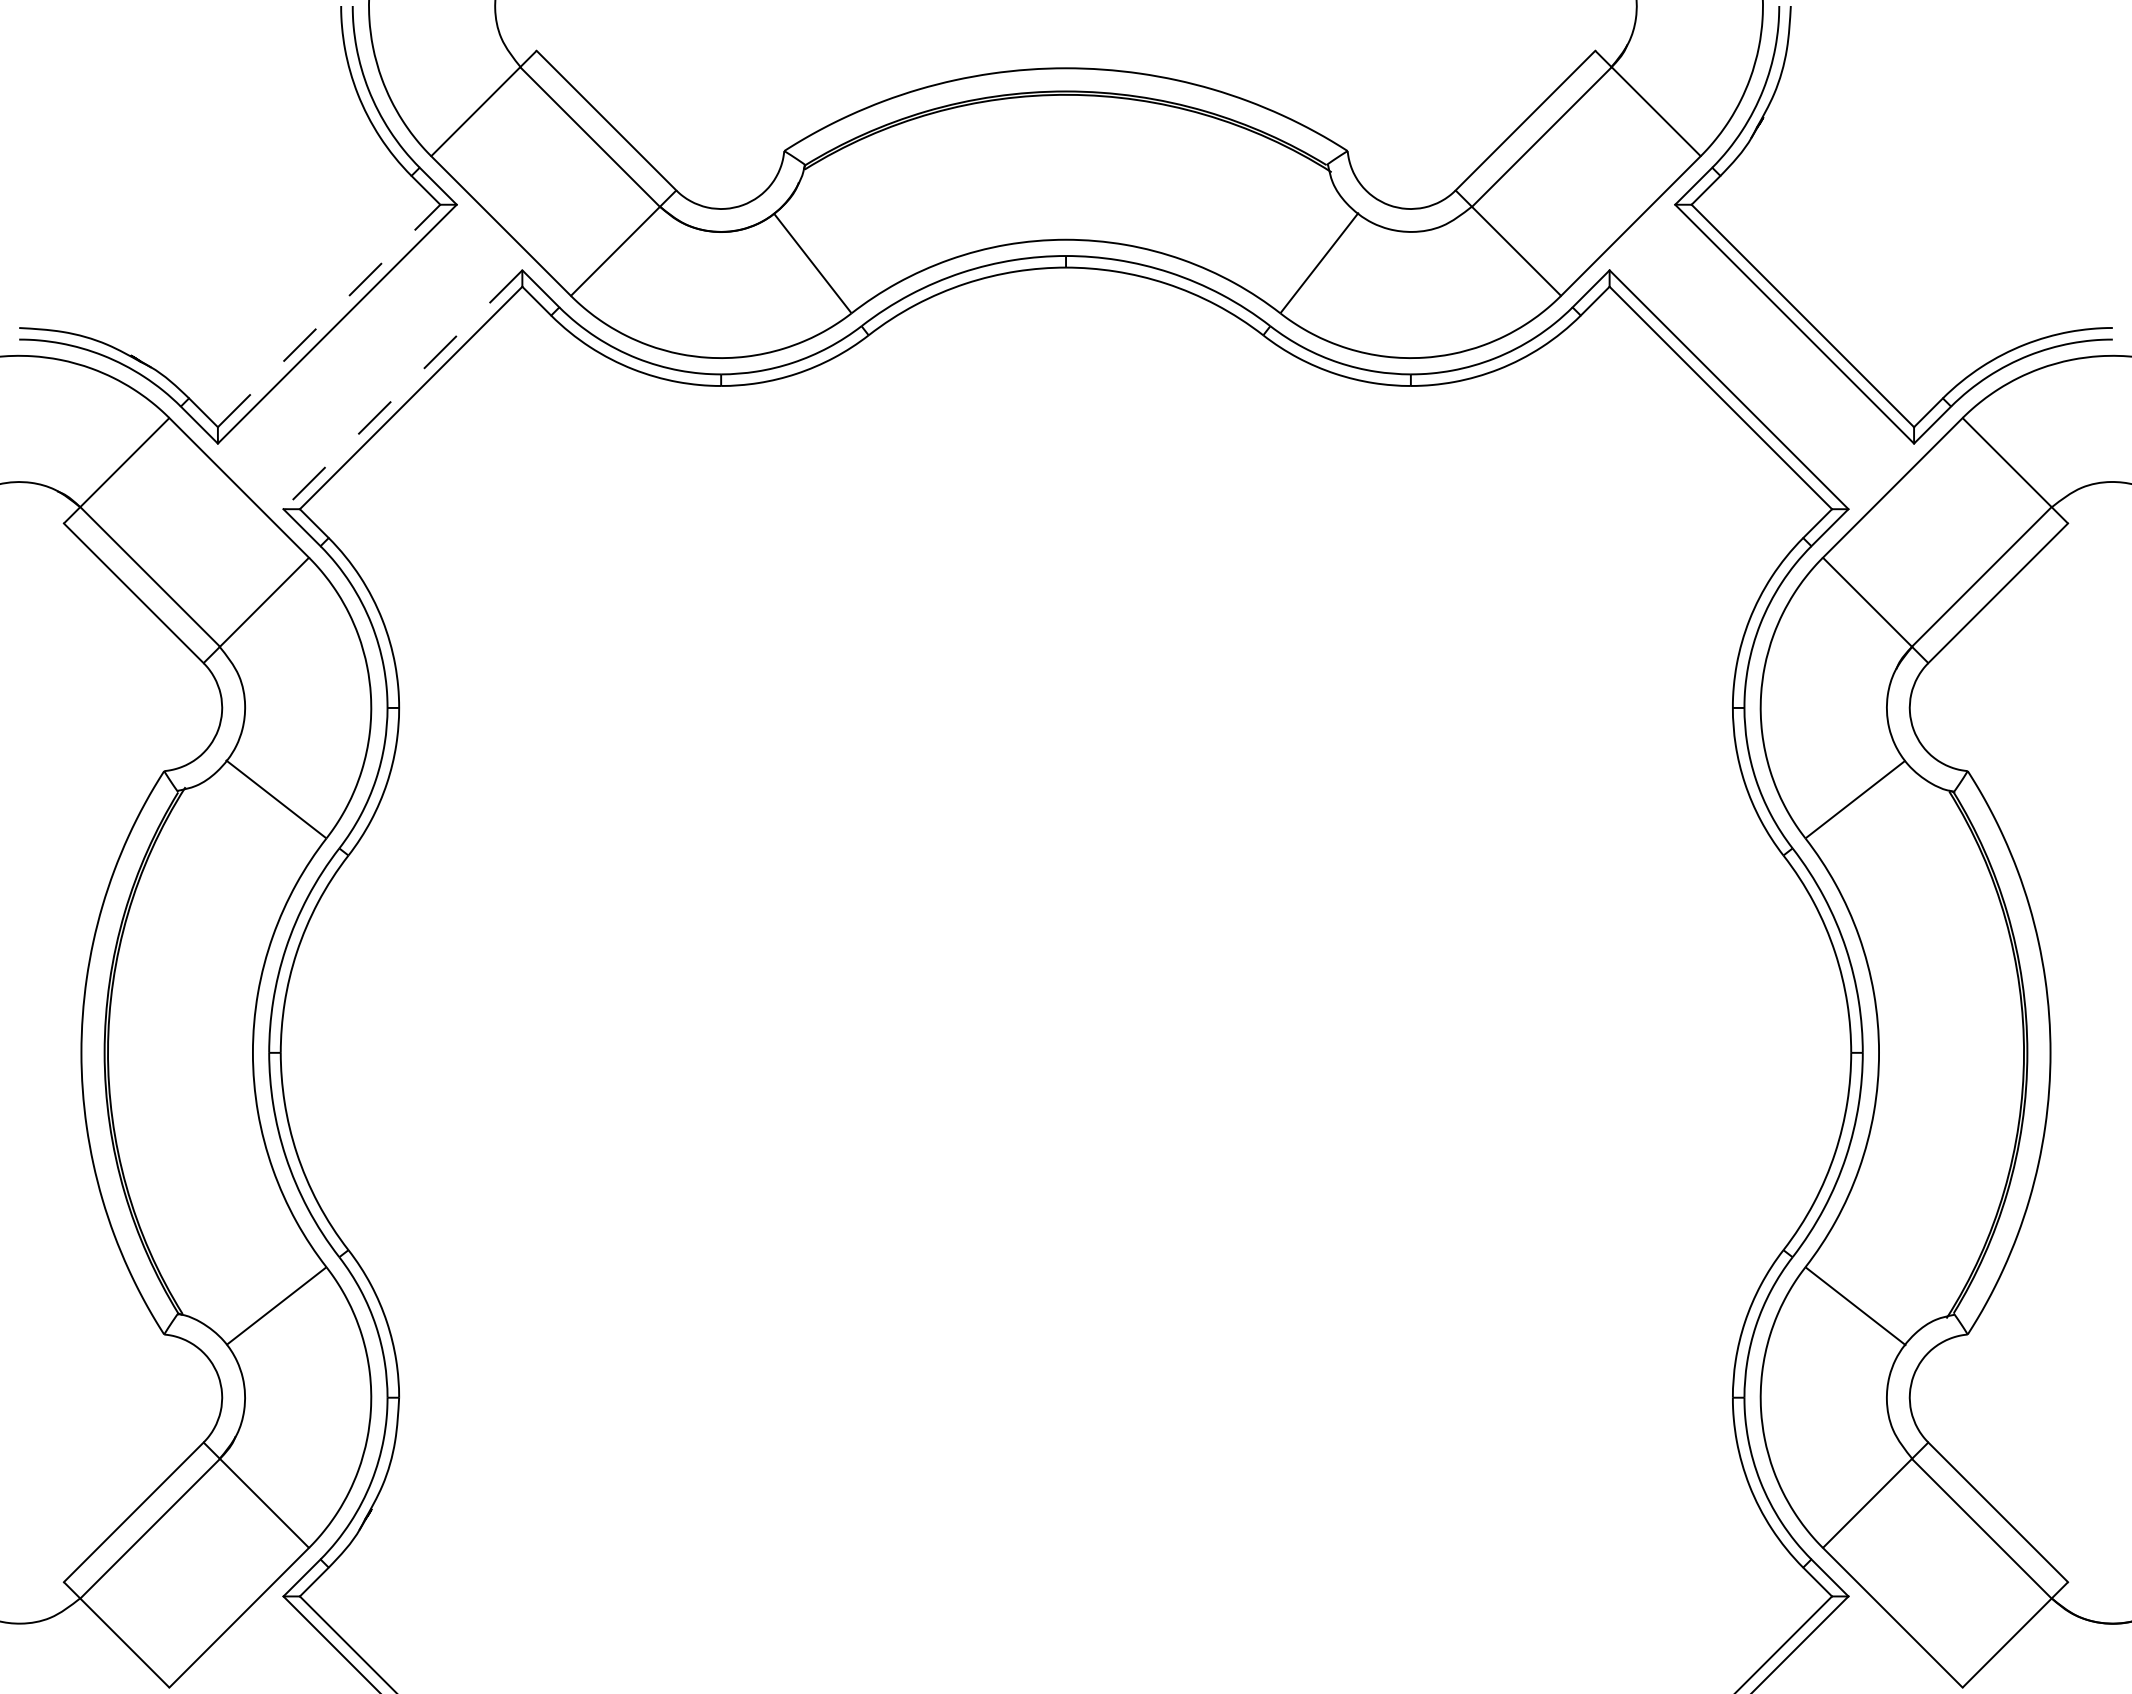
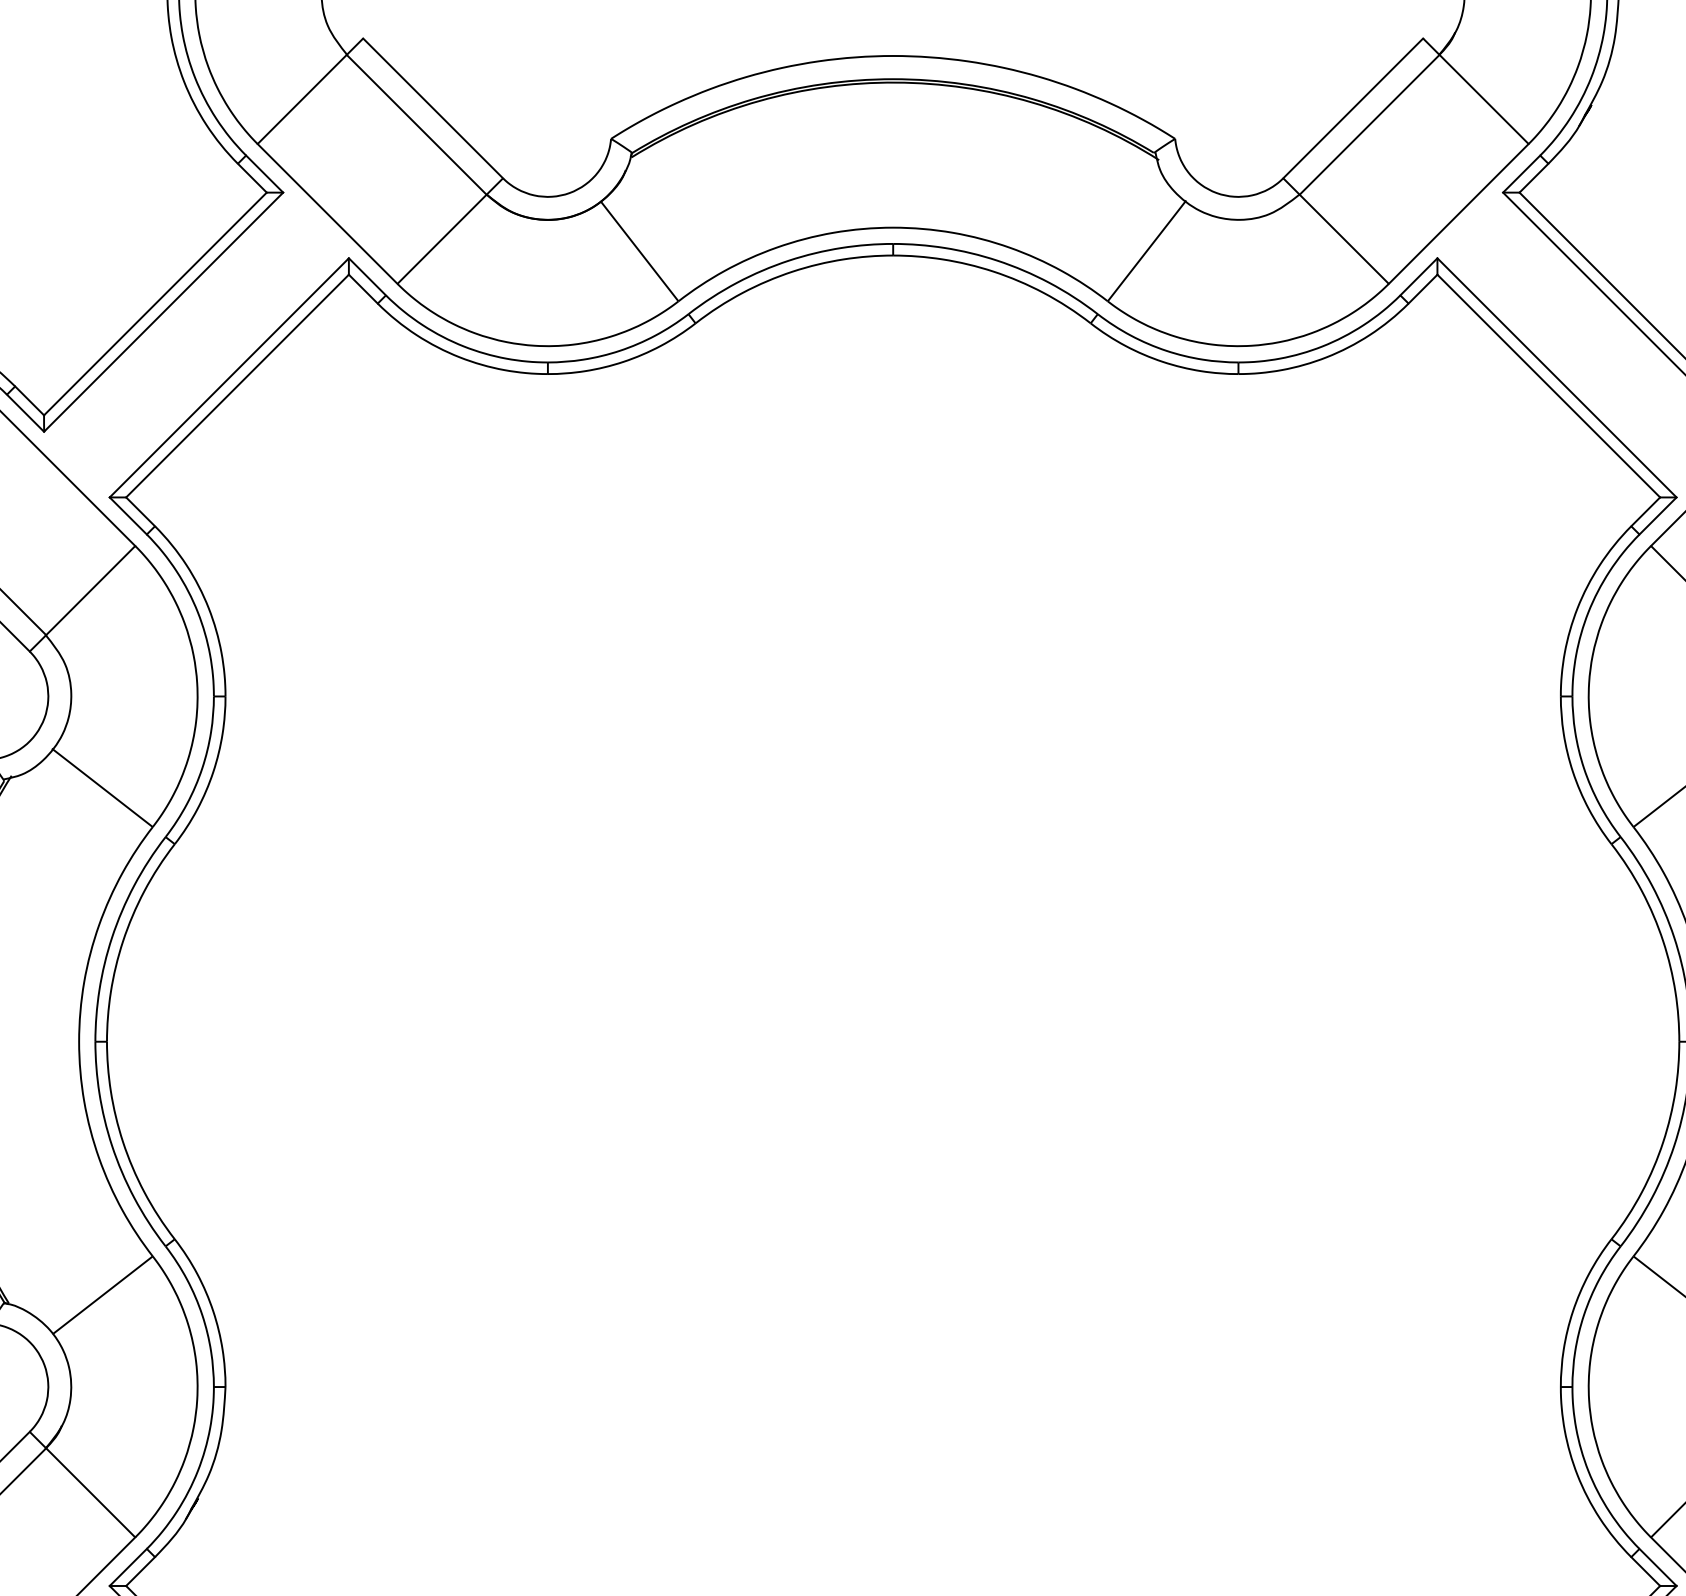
line: (329, 315) -> (155, 303), dashed -> solid
line: (402, 389) -> (228, 377), dashed -> solid

